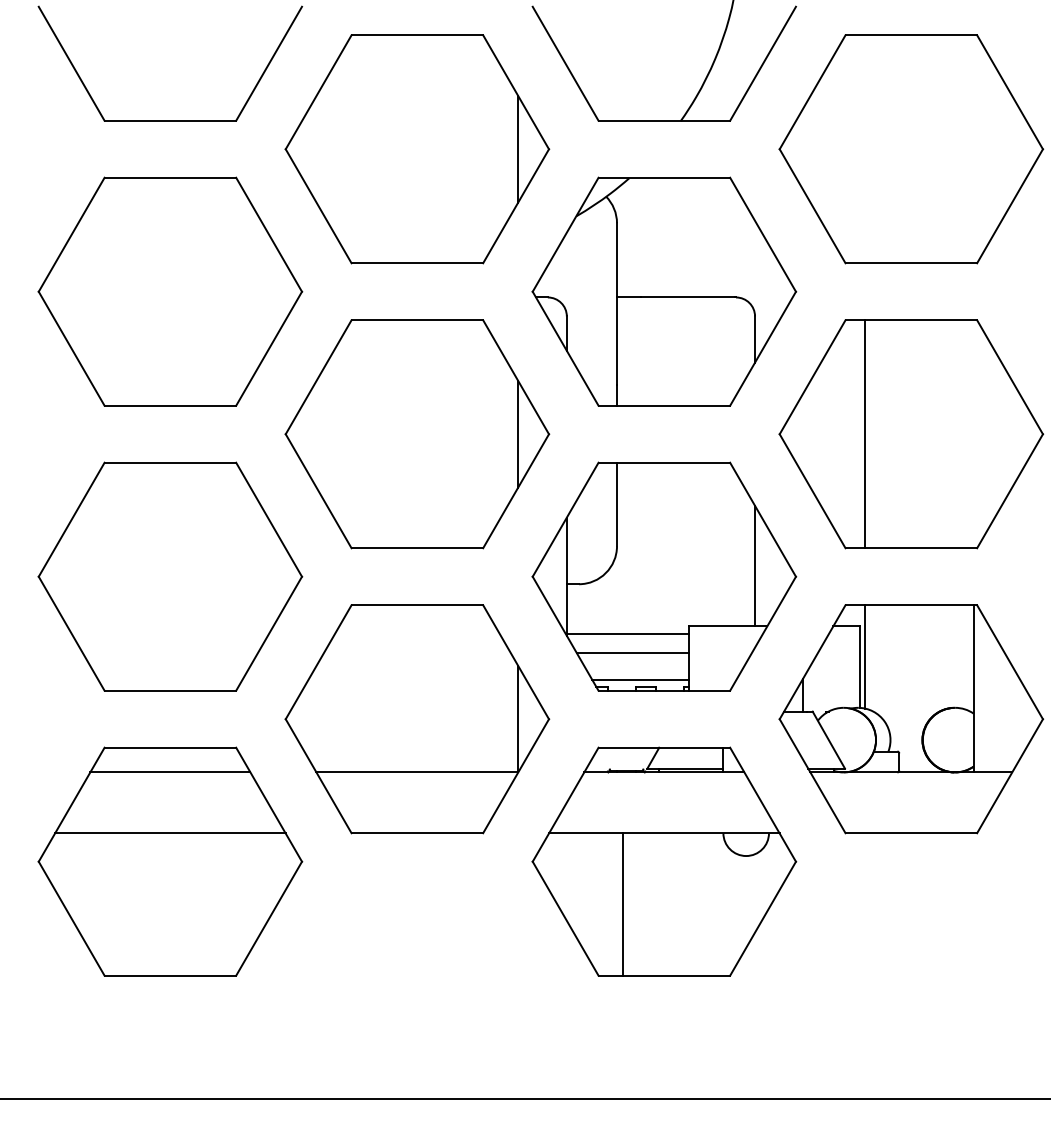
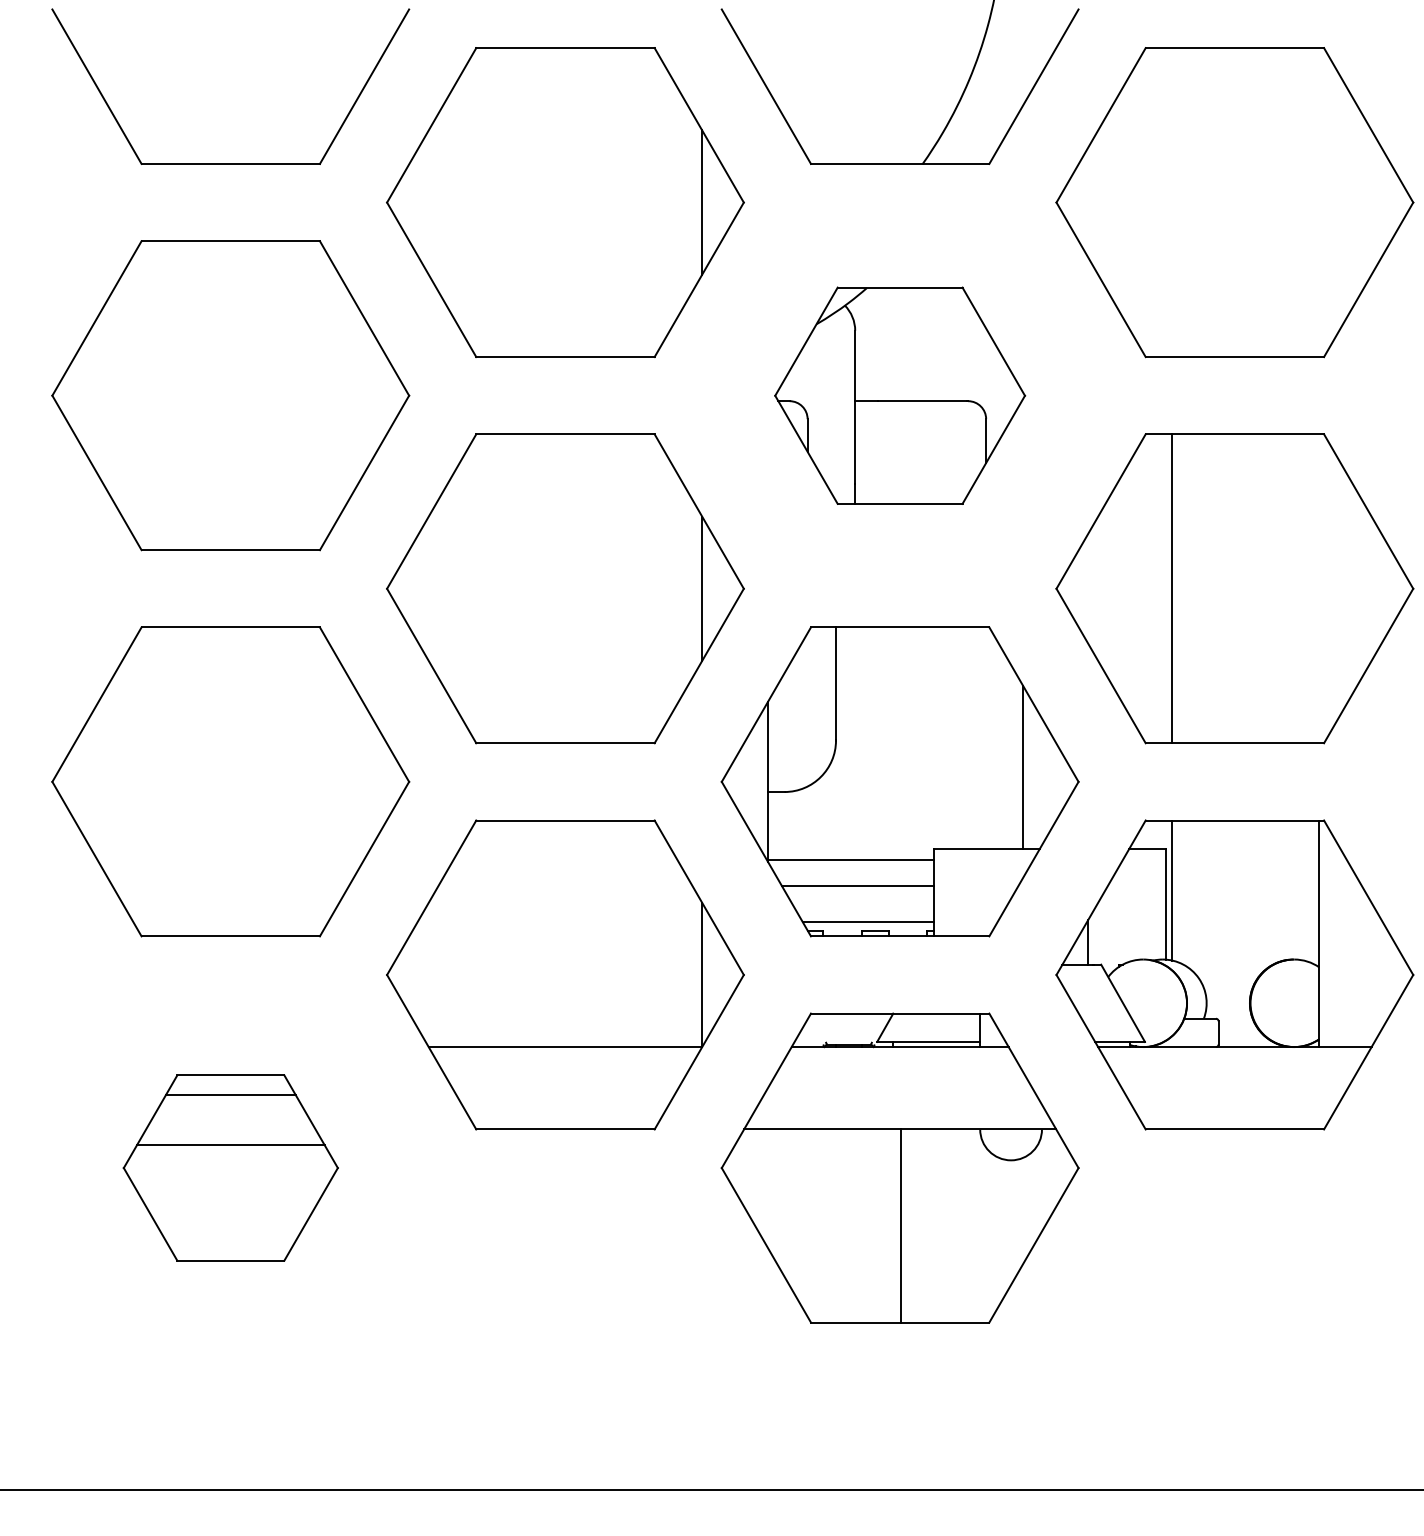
part: (663, 291) -> (899, 395), size x0.7
part: (170, 861) -> (230, 1167), size x0.6
line: (622, 904) -> (900, 1225), moved

